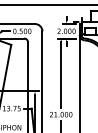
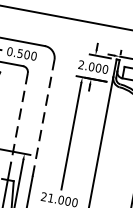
line: (42, 67) -> (43, 118), solid -> dashed
line: (27, 70) -> (18, 118), solid -> dashed

